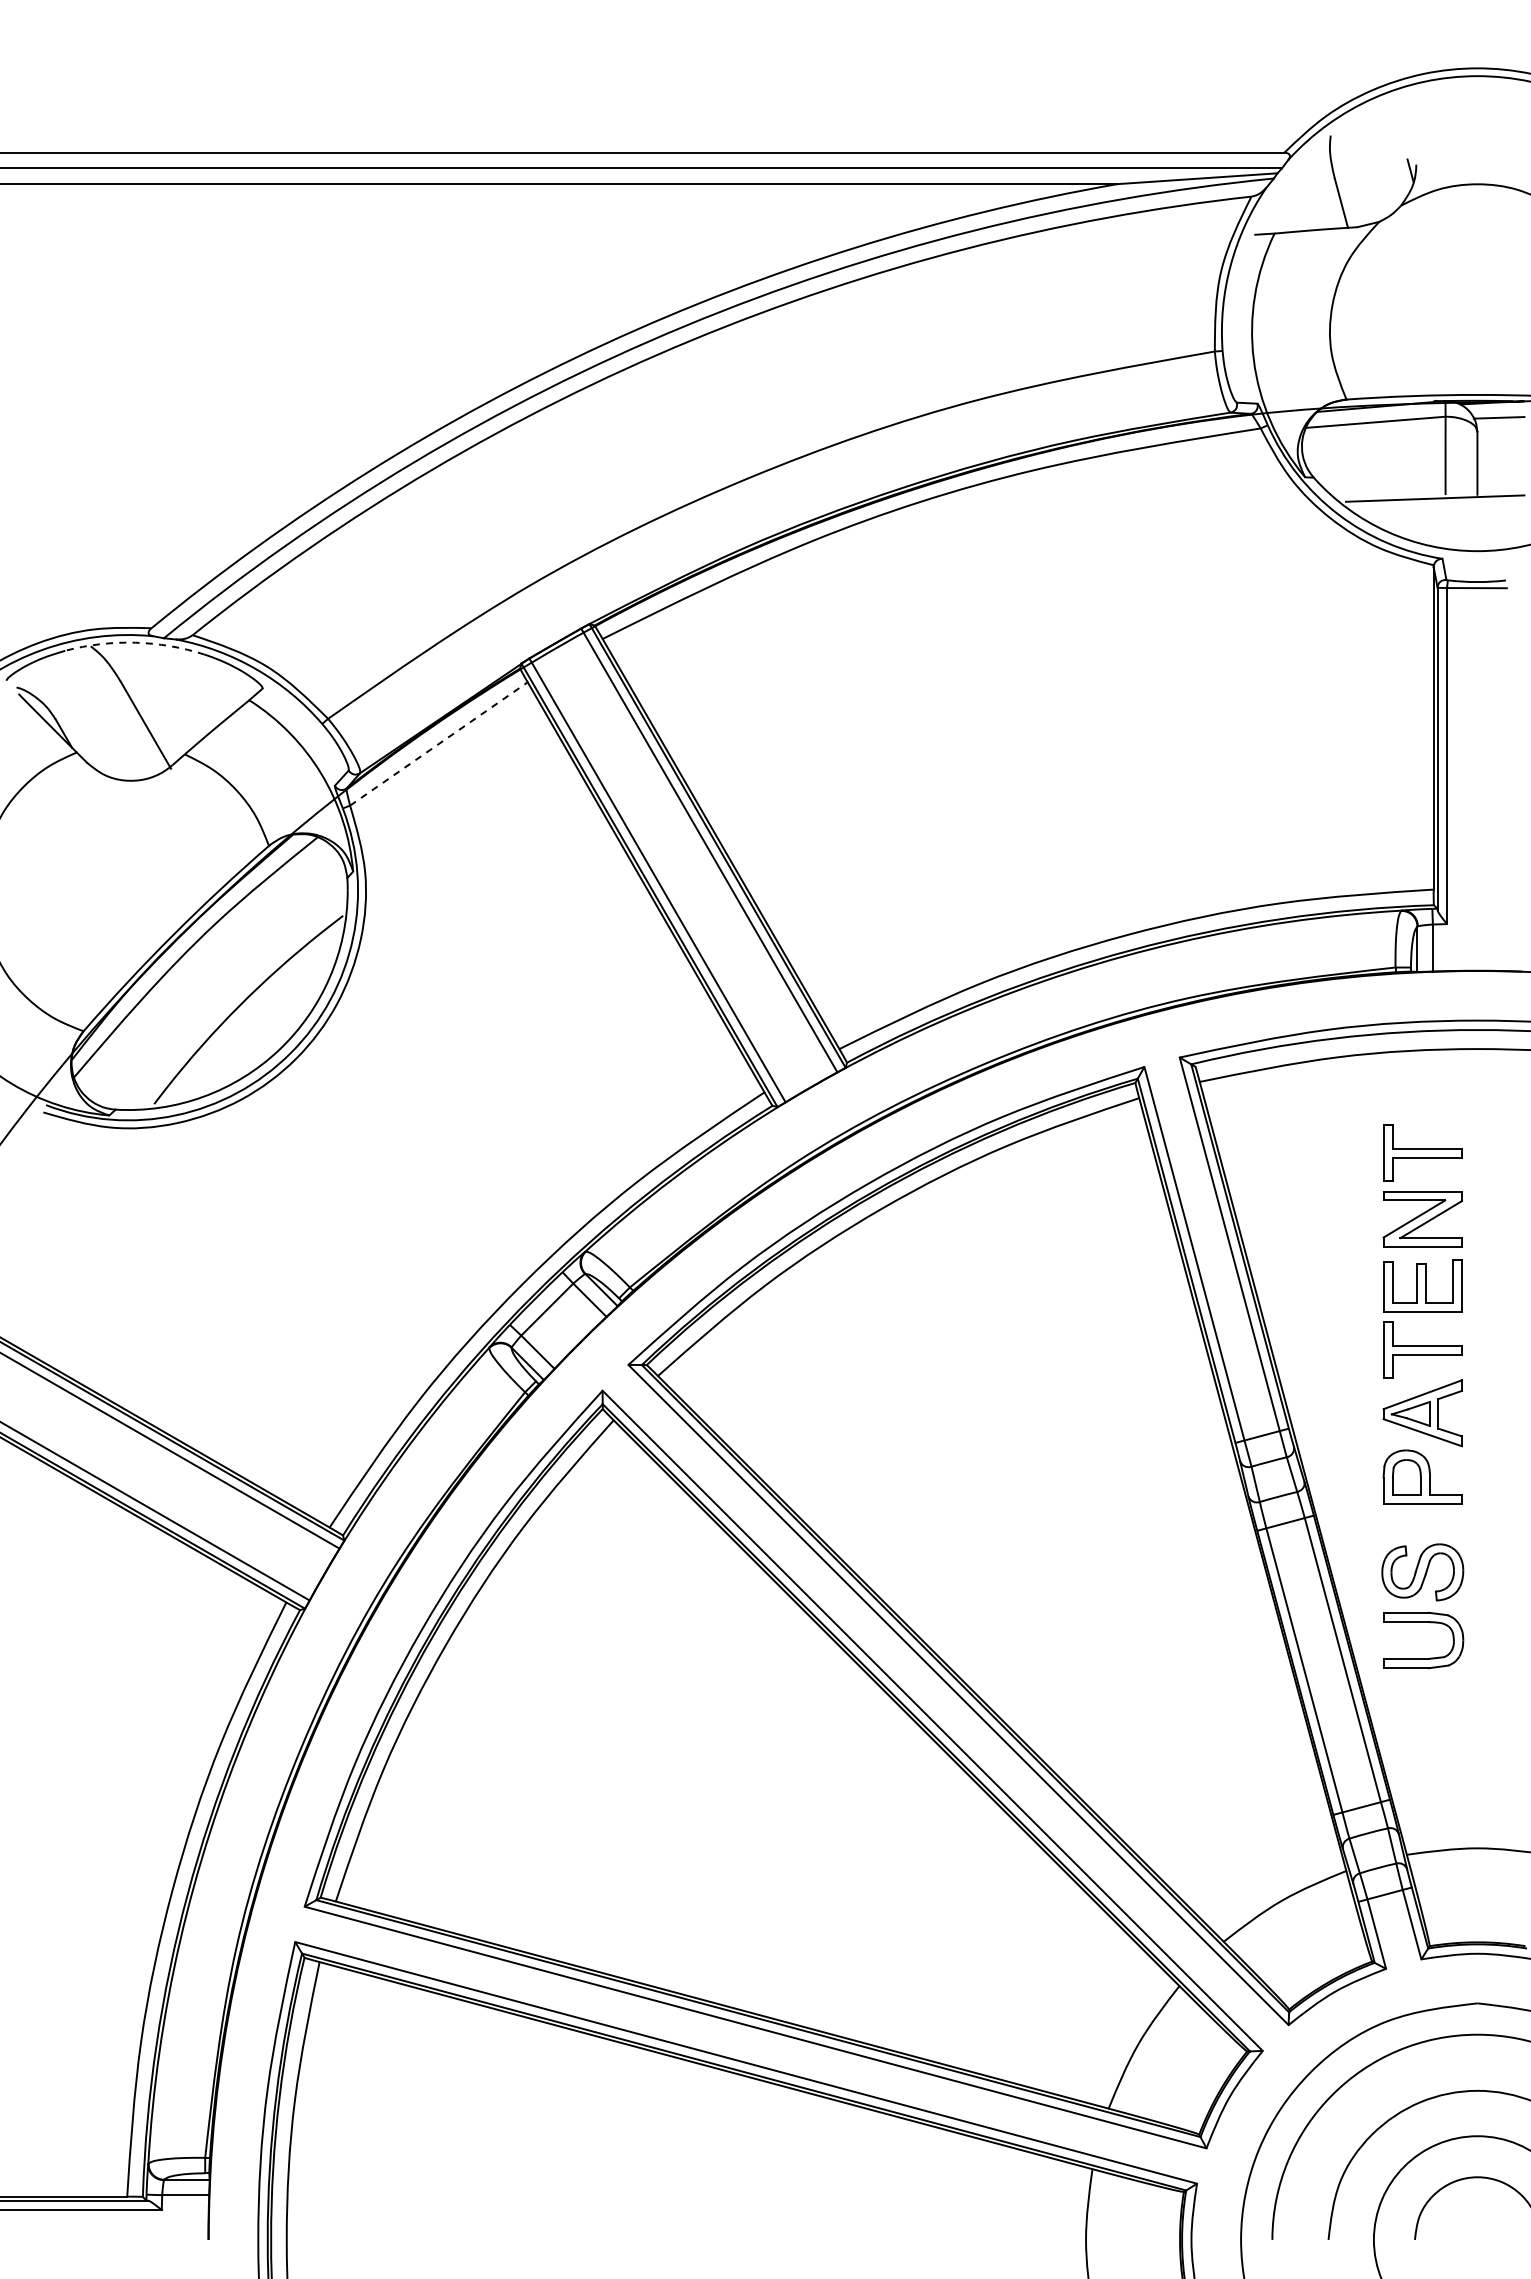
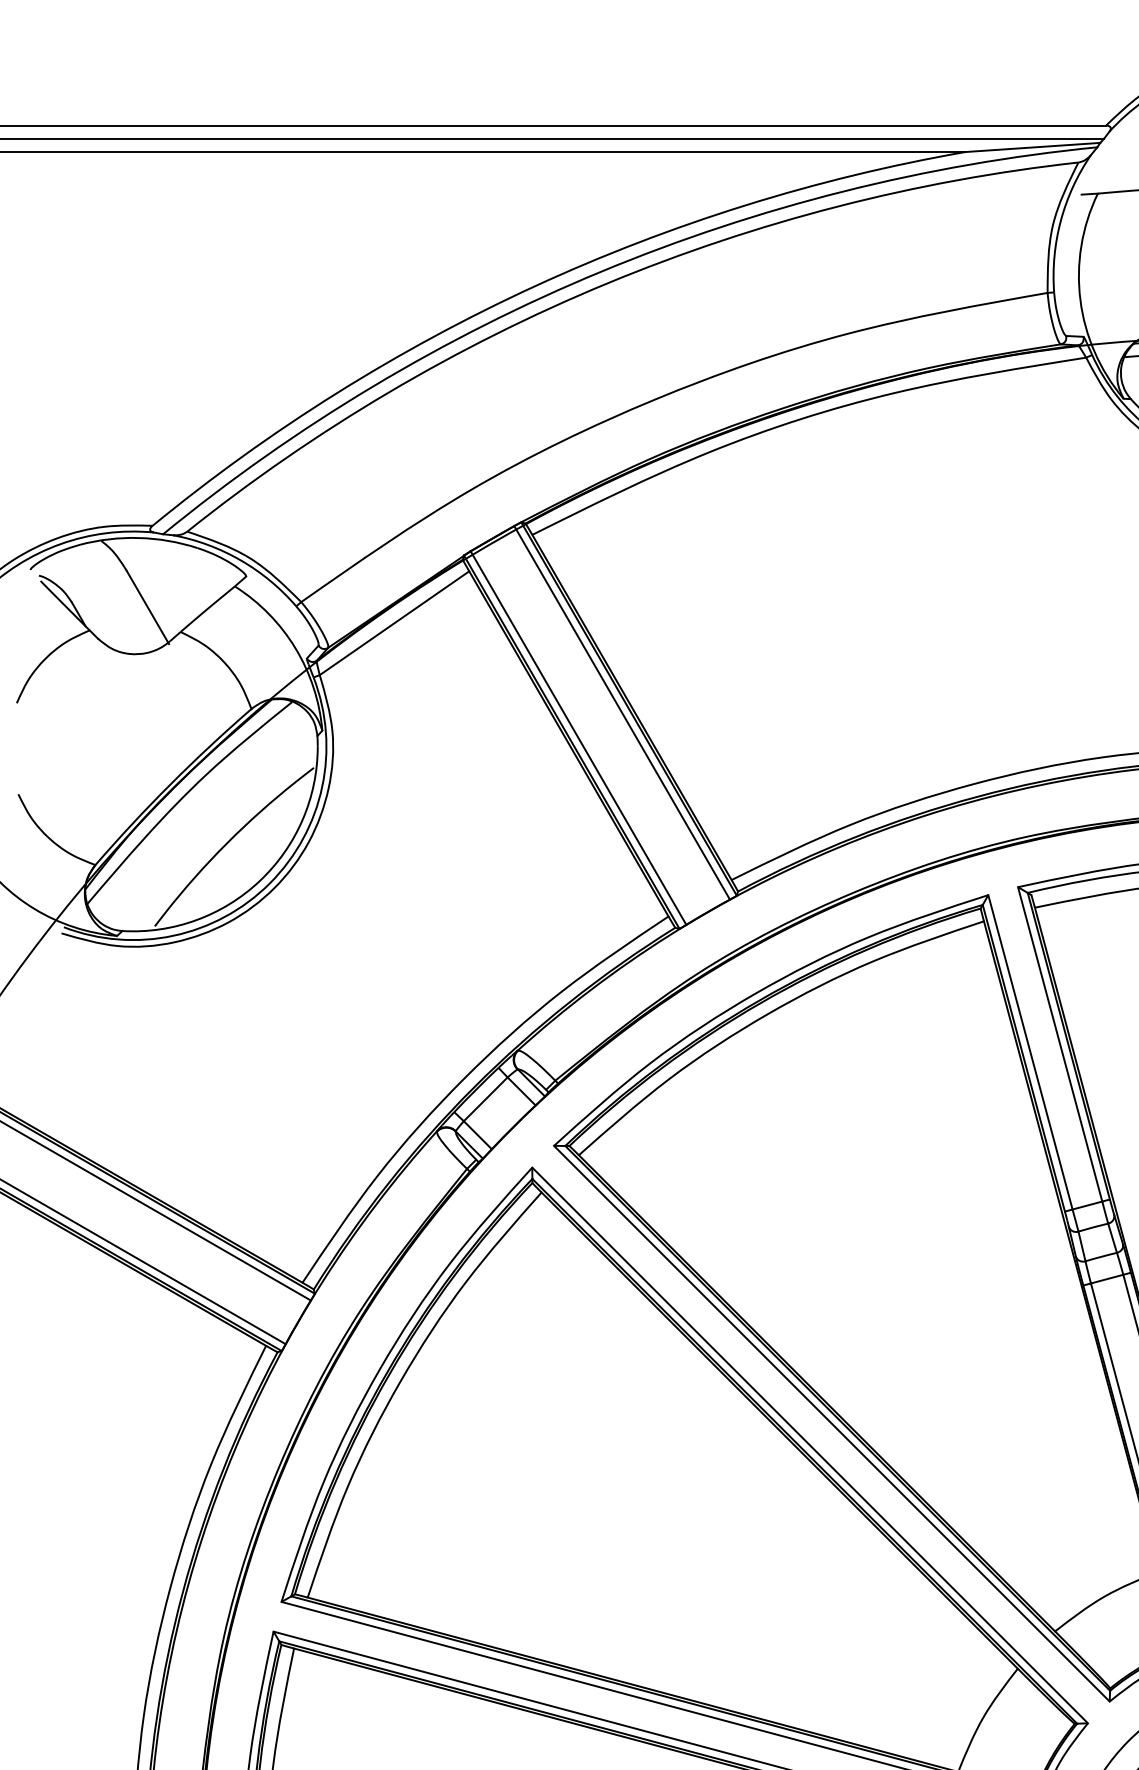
arc: (135, 642) -> (139, 537), dashed -> solid
line: (439, 743) -> (394, 622), dashed -> solid

